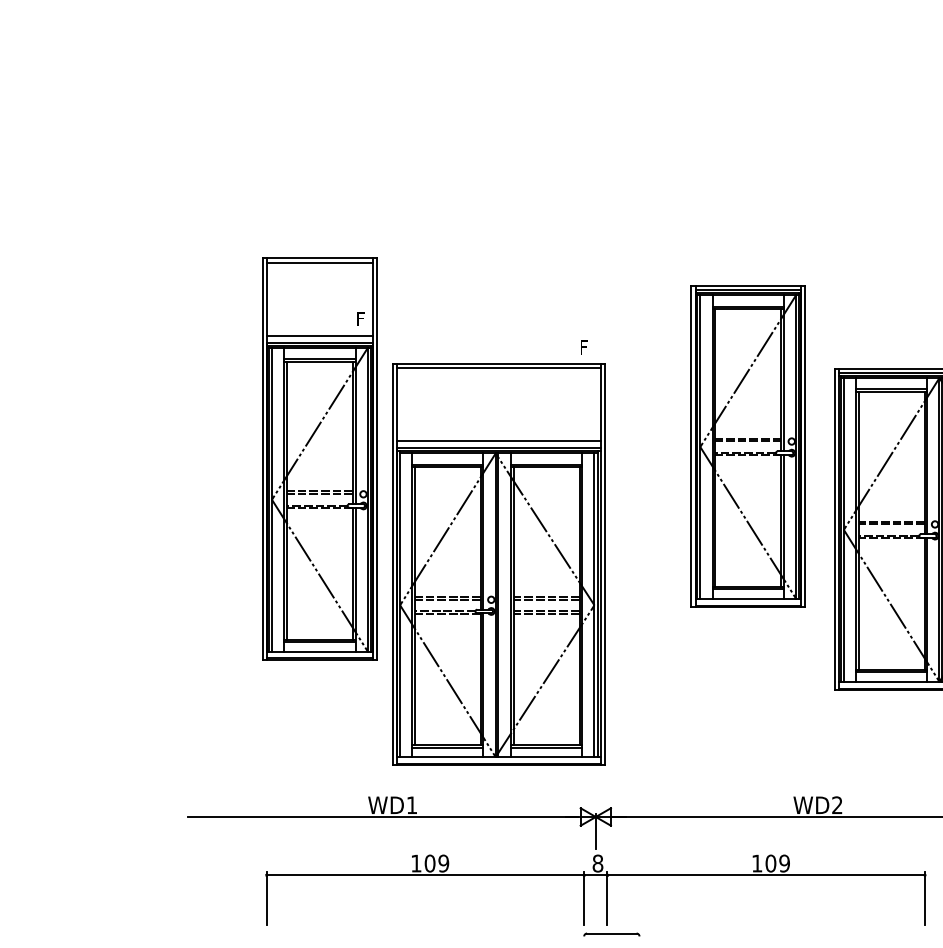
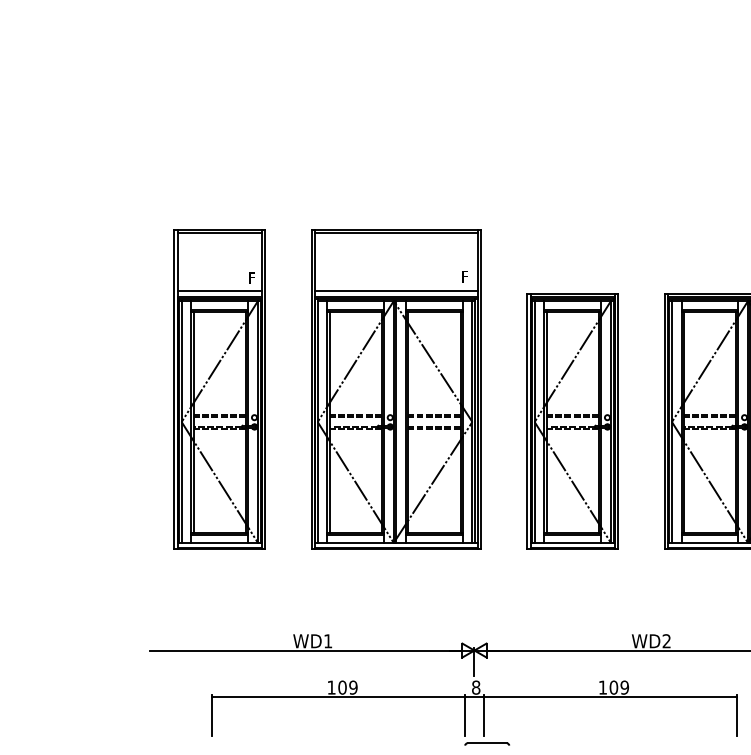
part: (747, 446) -> (572, 421), moved
part: (319, 458) -> (219, 389), moved
part: (499, 564) -> (396, 389), moved

